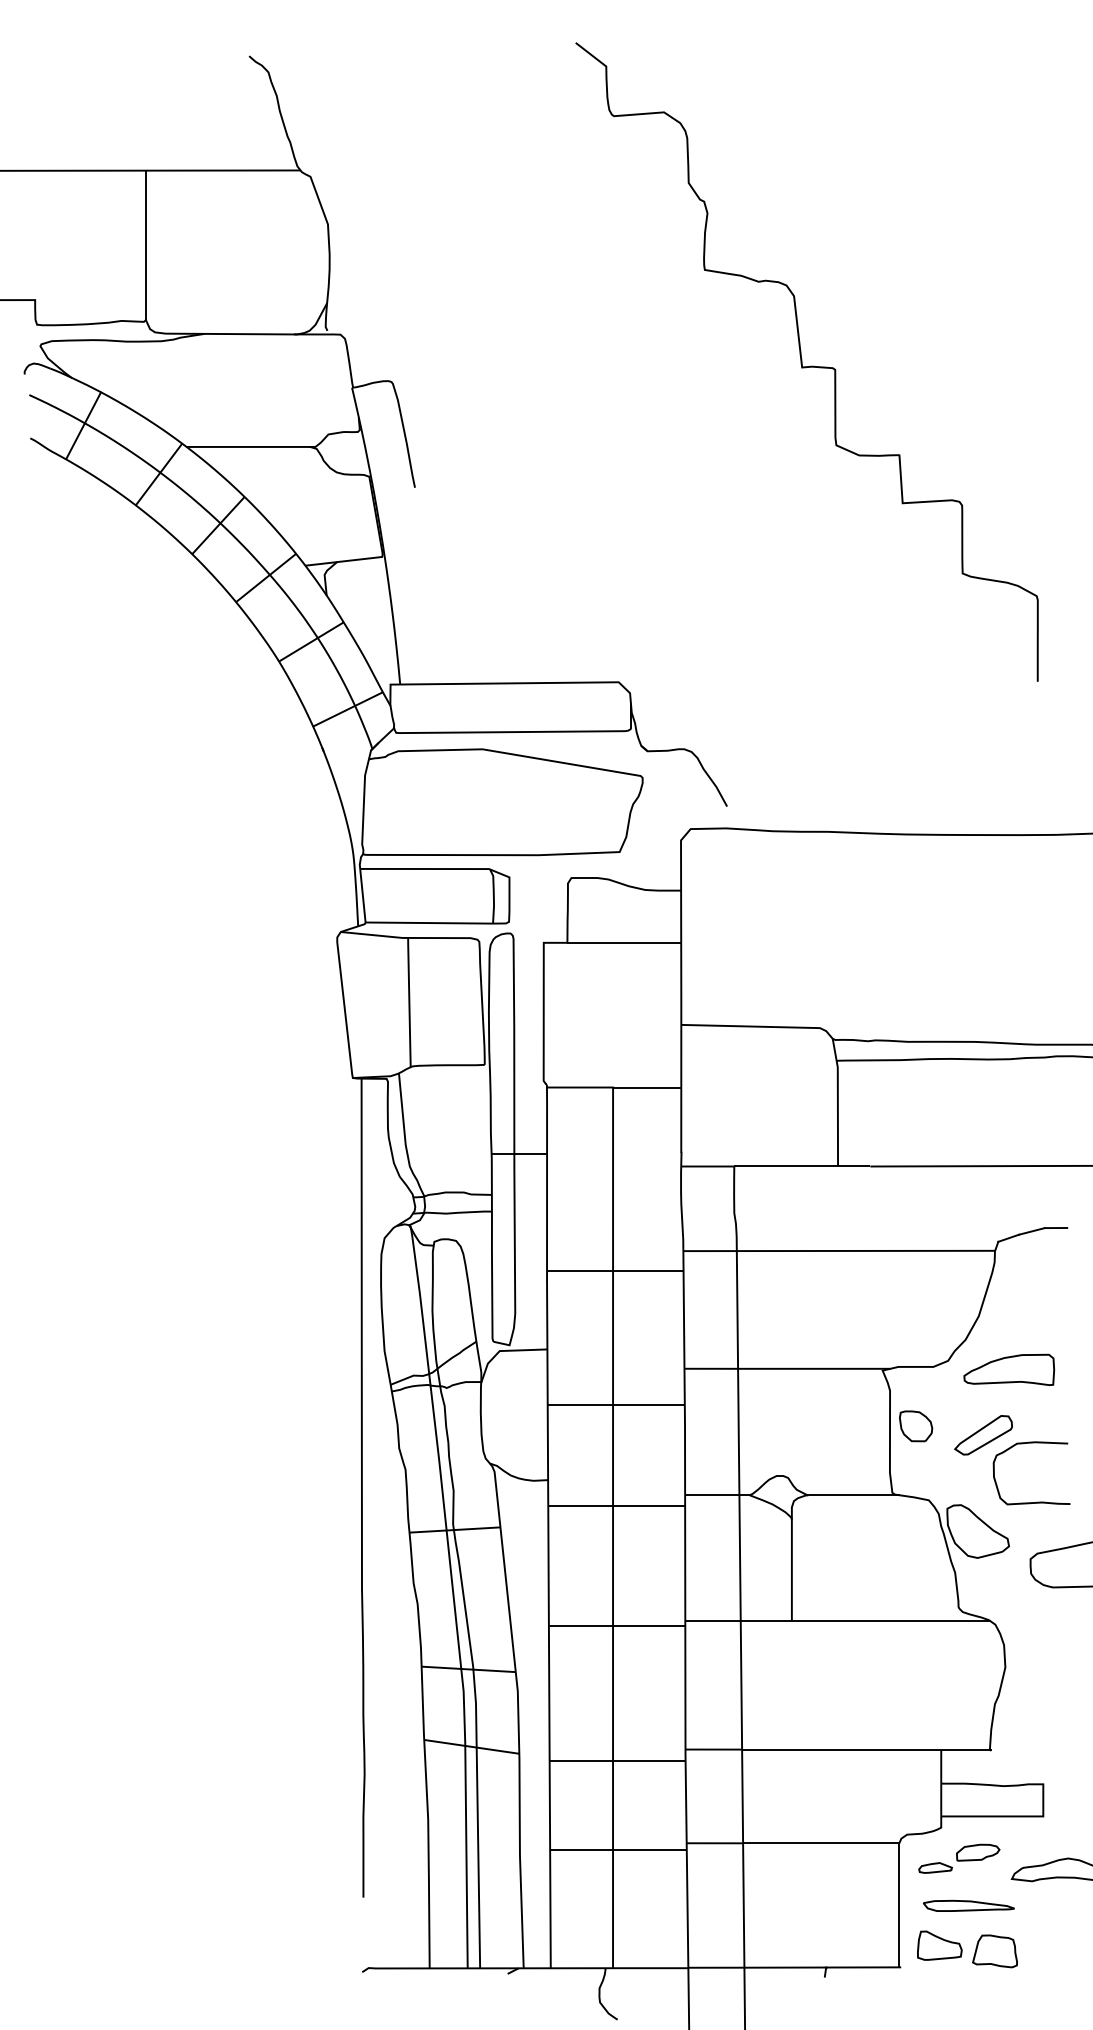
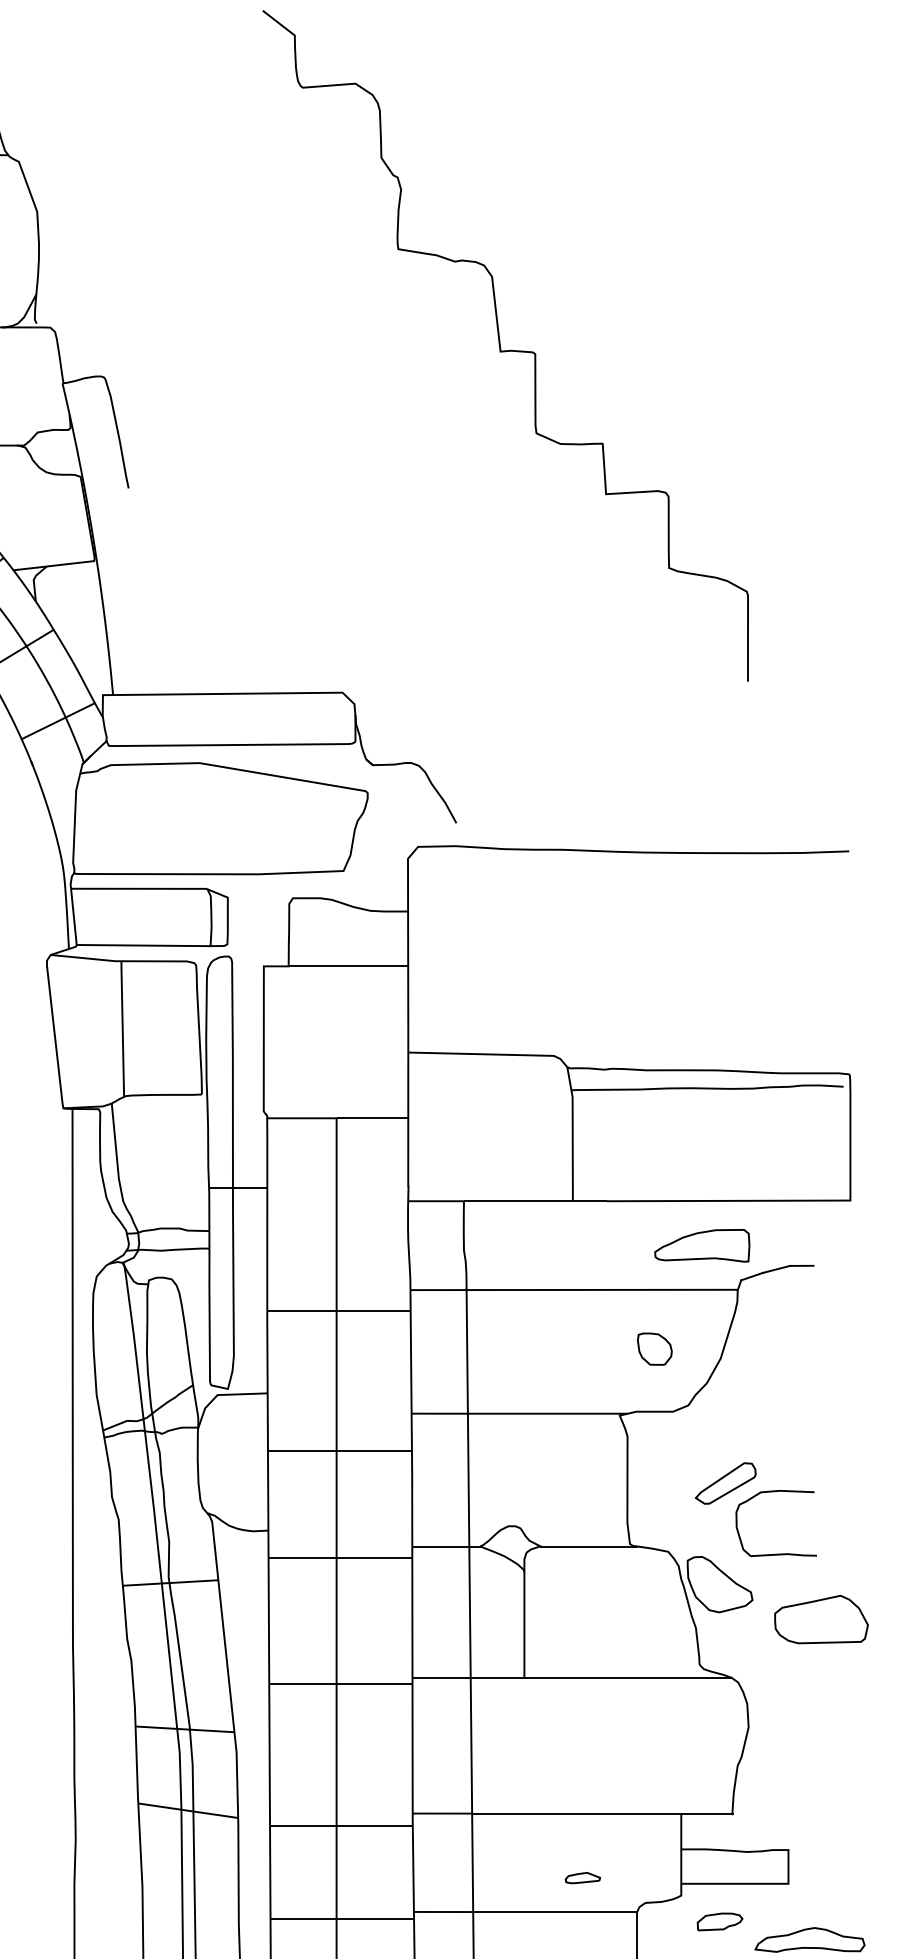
curve: (802, 361) -> (500, 345), moved
part: (1009, 1369) -> (702, 1245), moved
part: (916, 1426) -> (655, 1349), moved
part: (935, 1867) -> (582, 1877), moved

